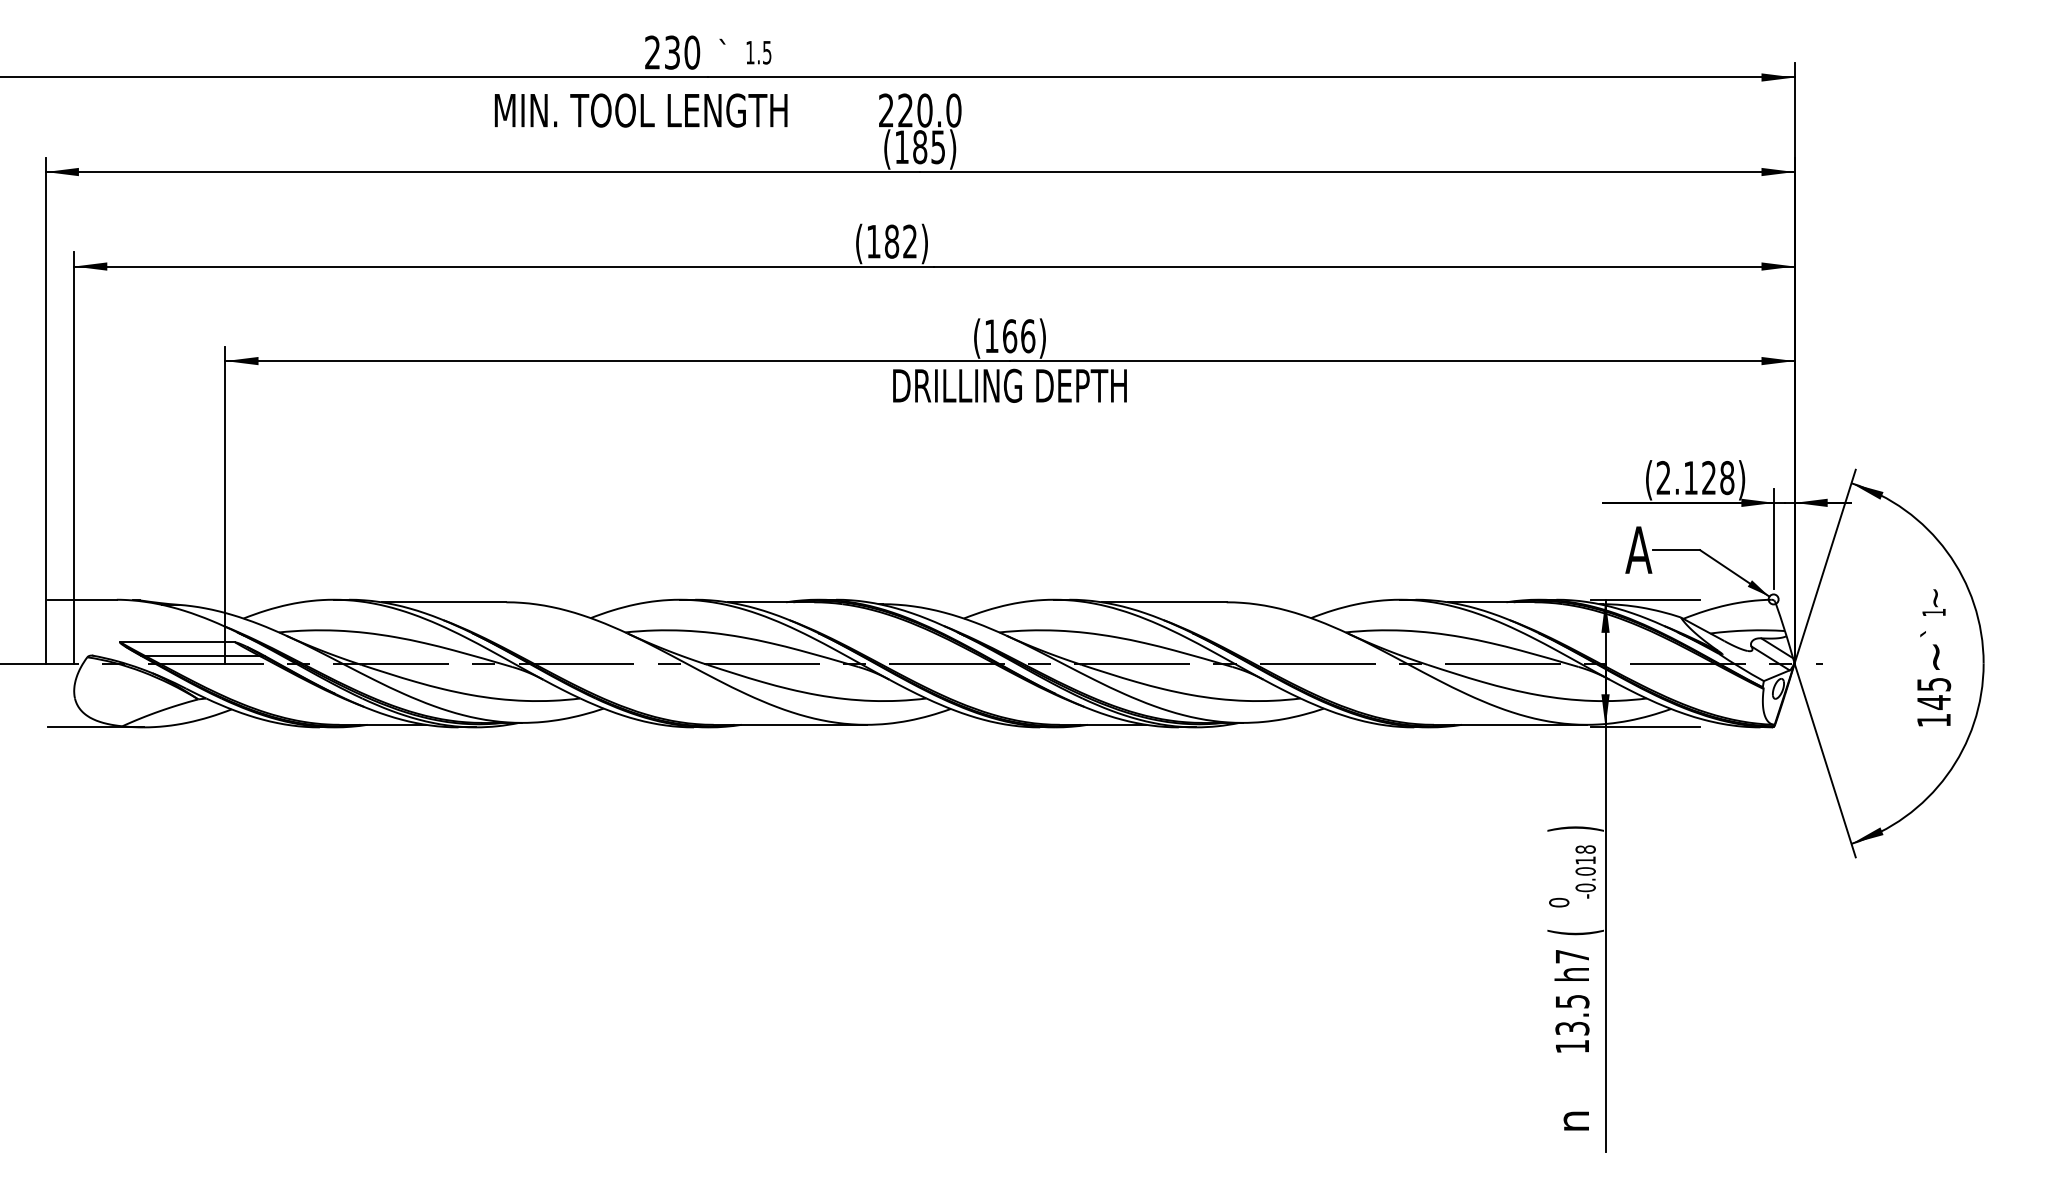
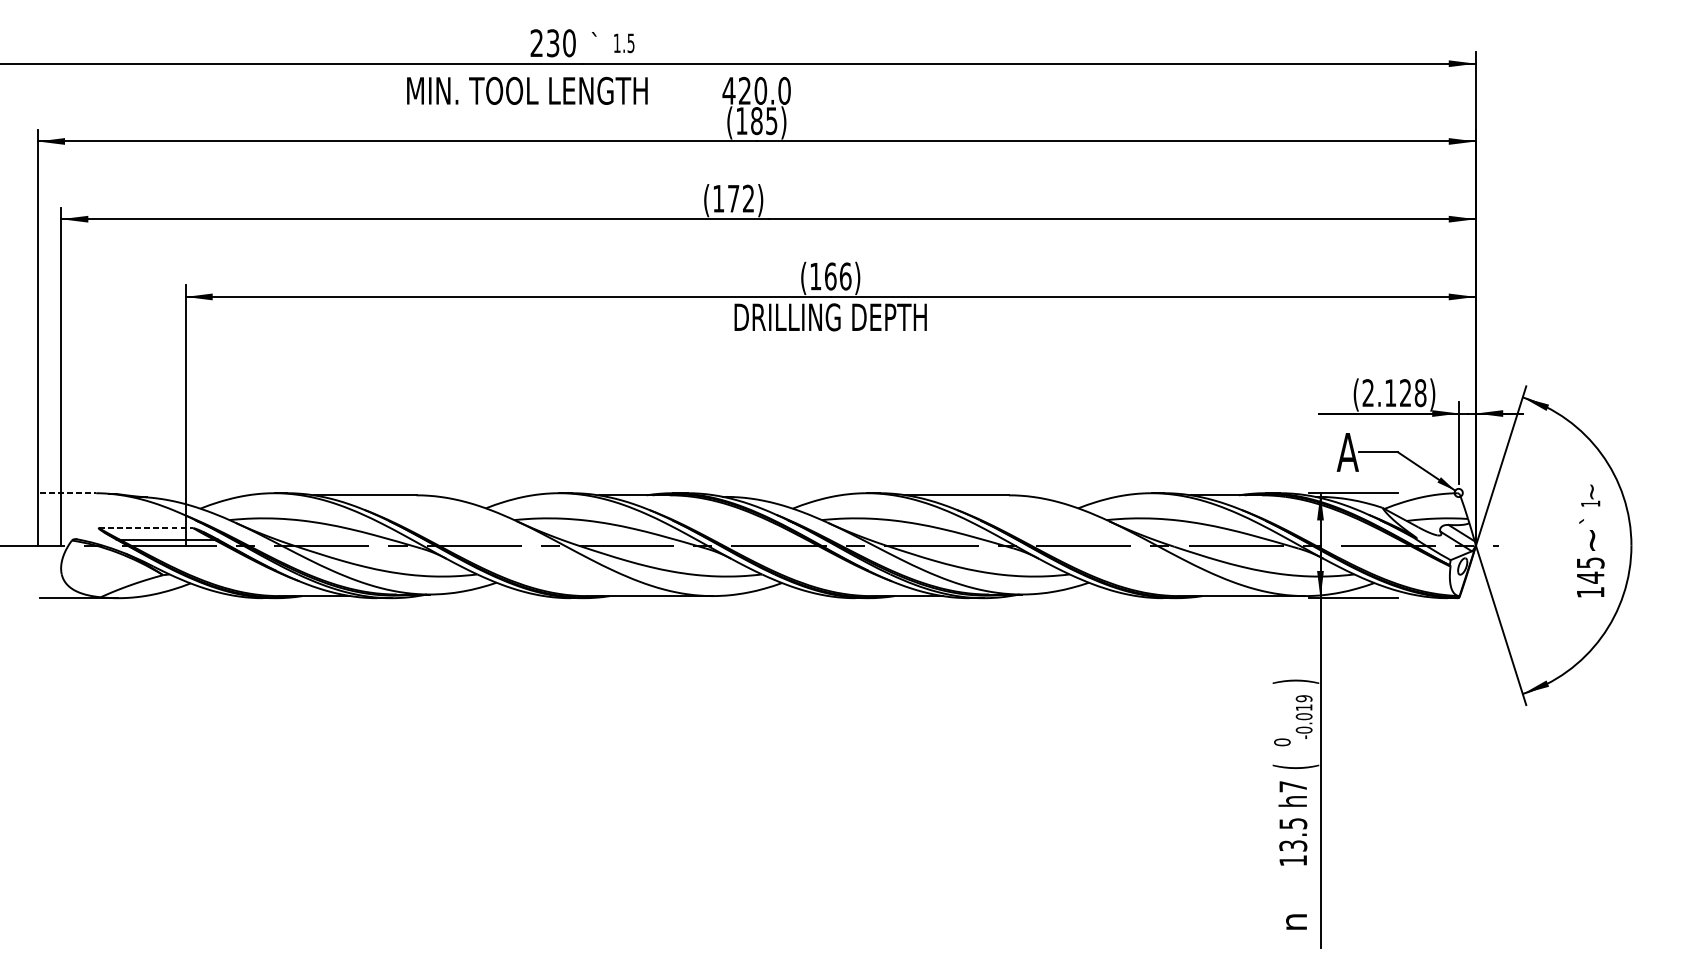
text: (886, 110) -> (729, 90), 220.0 -> 420.0
text: (892, 241) -> (734, 198), (182) -> (172)
line: (83, 599) -> (68, 493), solid -> dashed
line: (178, 642) -> (146, 528), solid -> dashed
text: (1585, 849) -> (1304, 698), -0.018 -> -0.019

